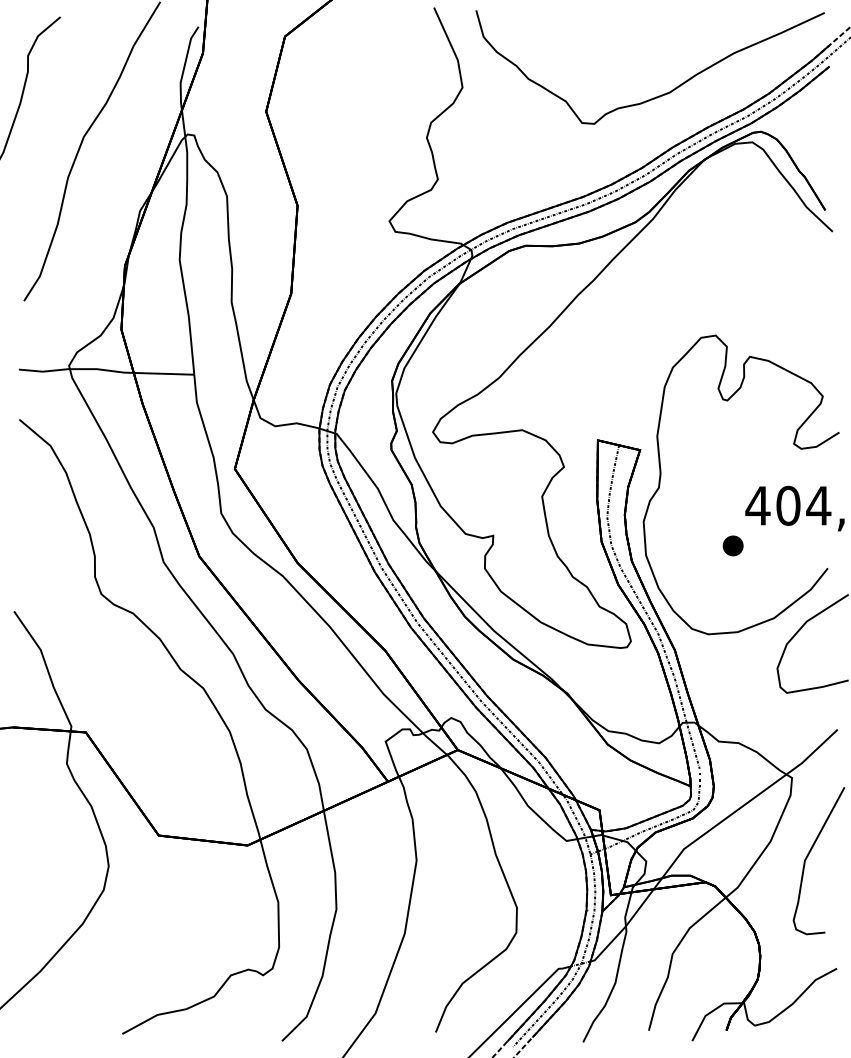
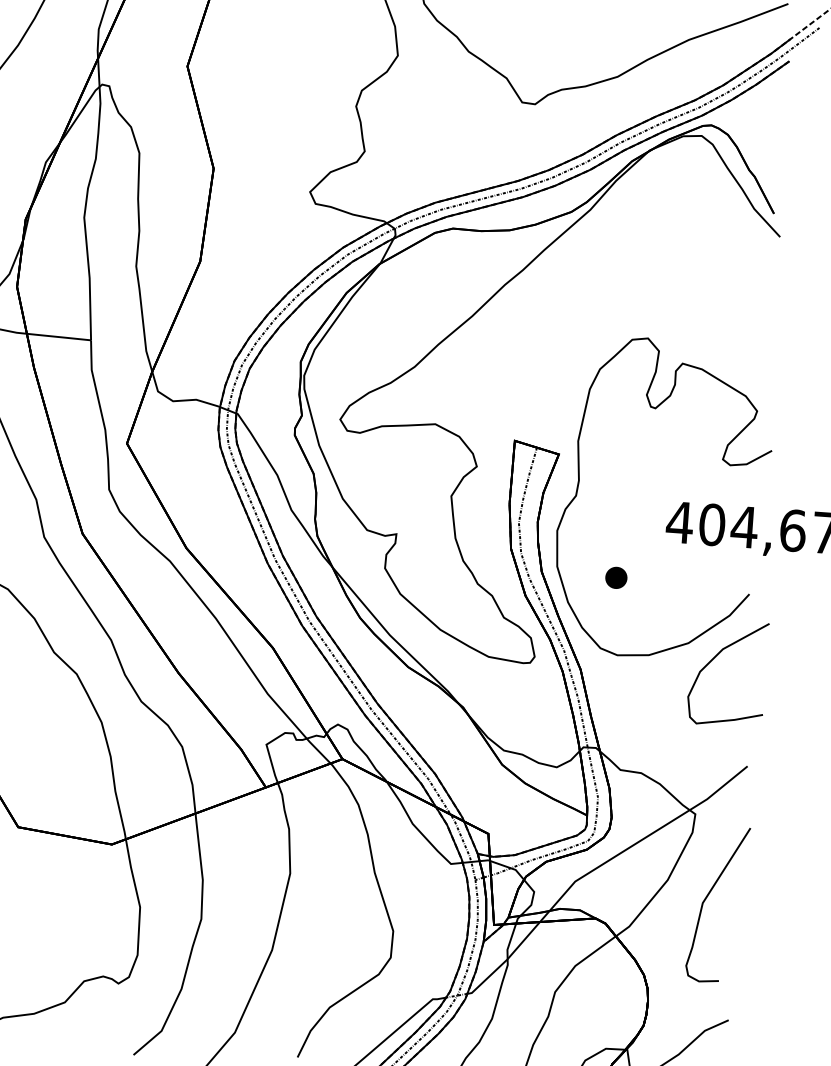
part: (732, 545) -> (615, 577), moved

